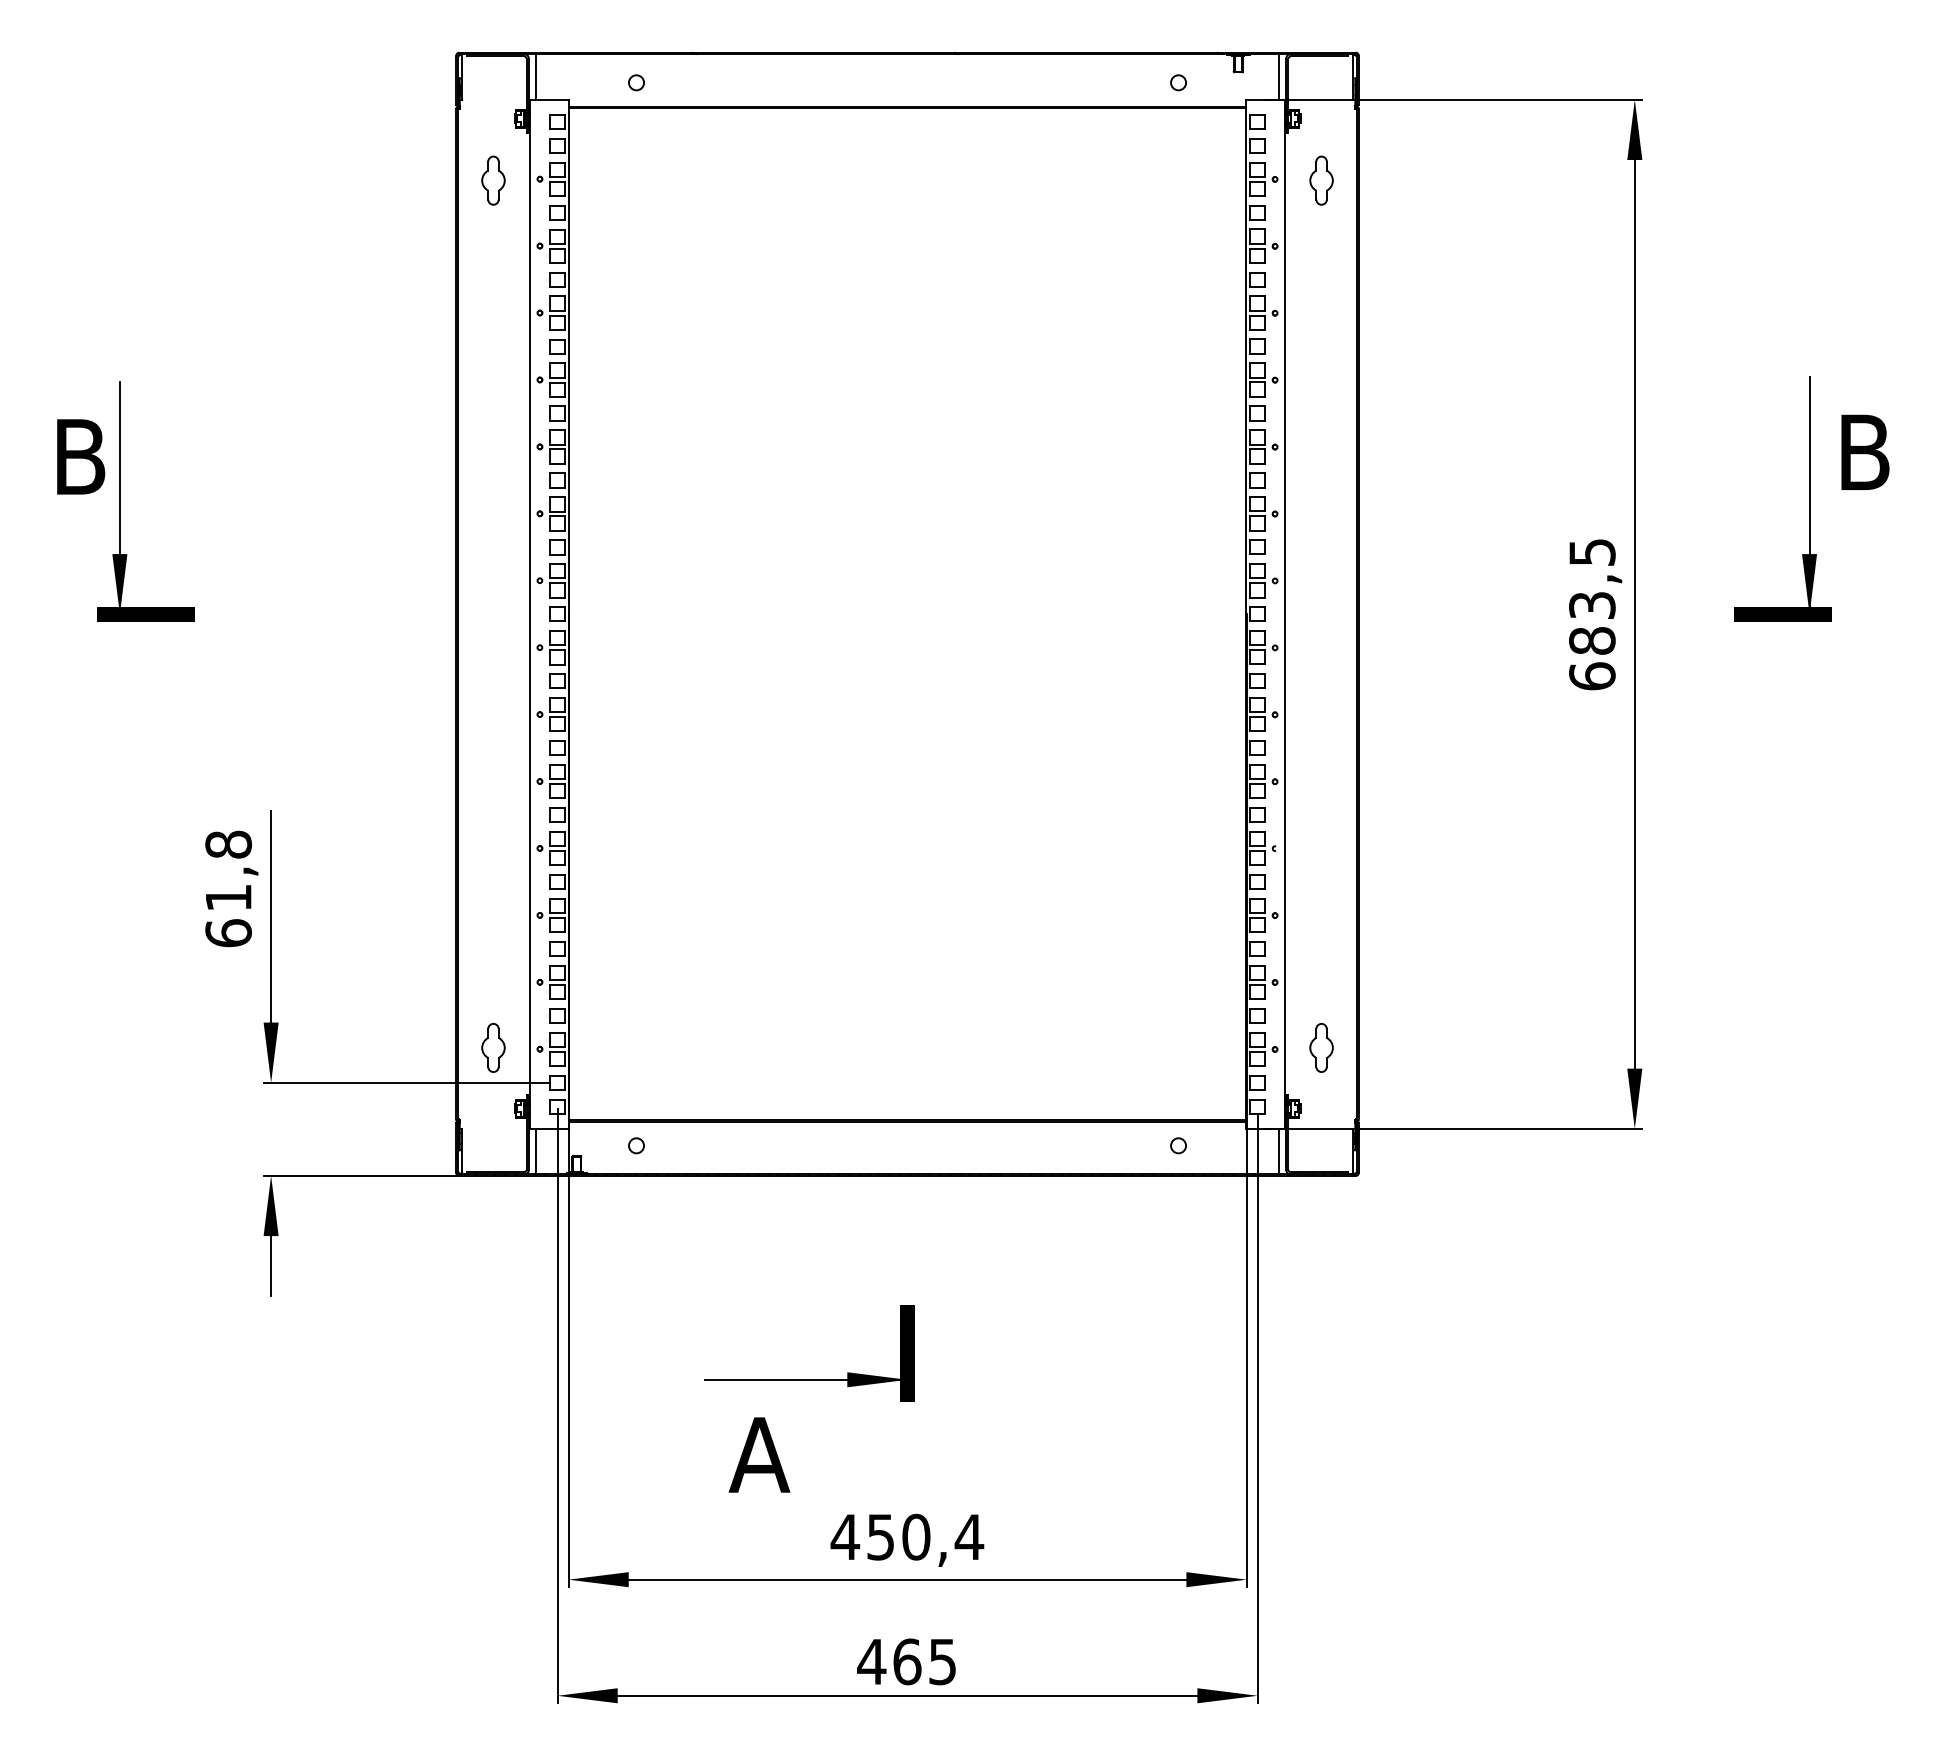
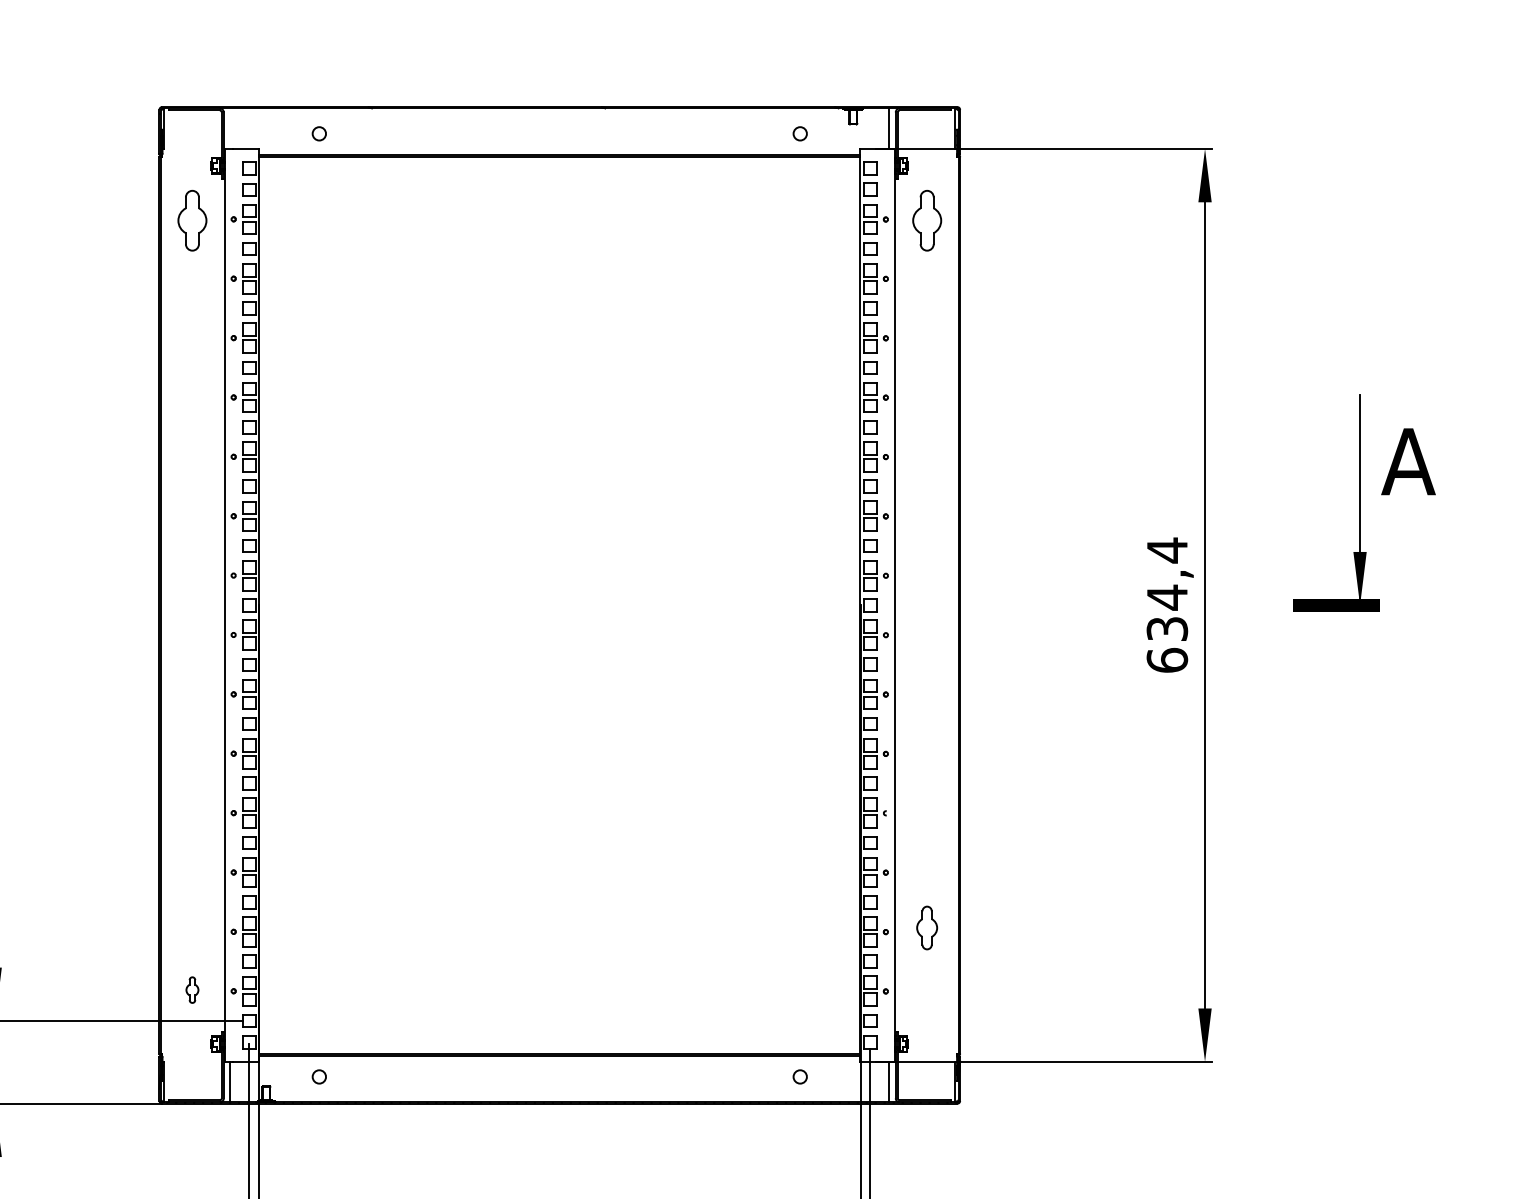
line: (536, 76) -> (230, 128), removed
part: (493, 180) -> (192, 220), size x1.4
part: (1321, 180) -> (927, 220), size x1.4
text: (1863, 451) -> (1407, 460), B -> A
text: (1592, 595) -> (1167, 588), 683,5 -> 634,4
part: (493, 1047) -> (192, 989), size x0.6
part: (1321, 1047) -> (927, 927), moved

